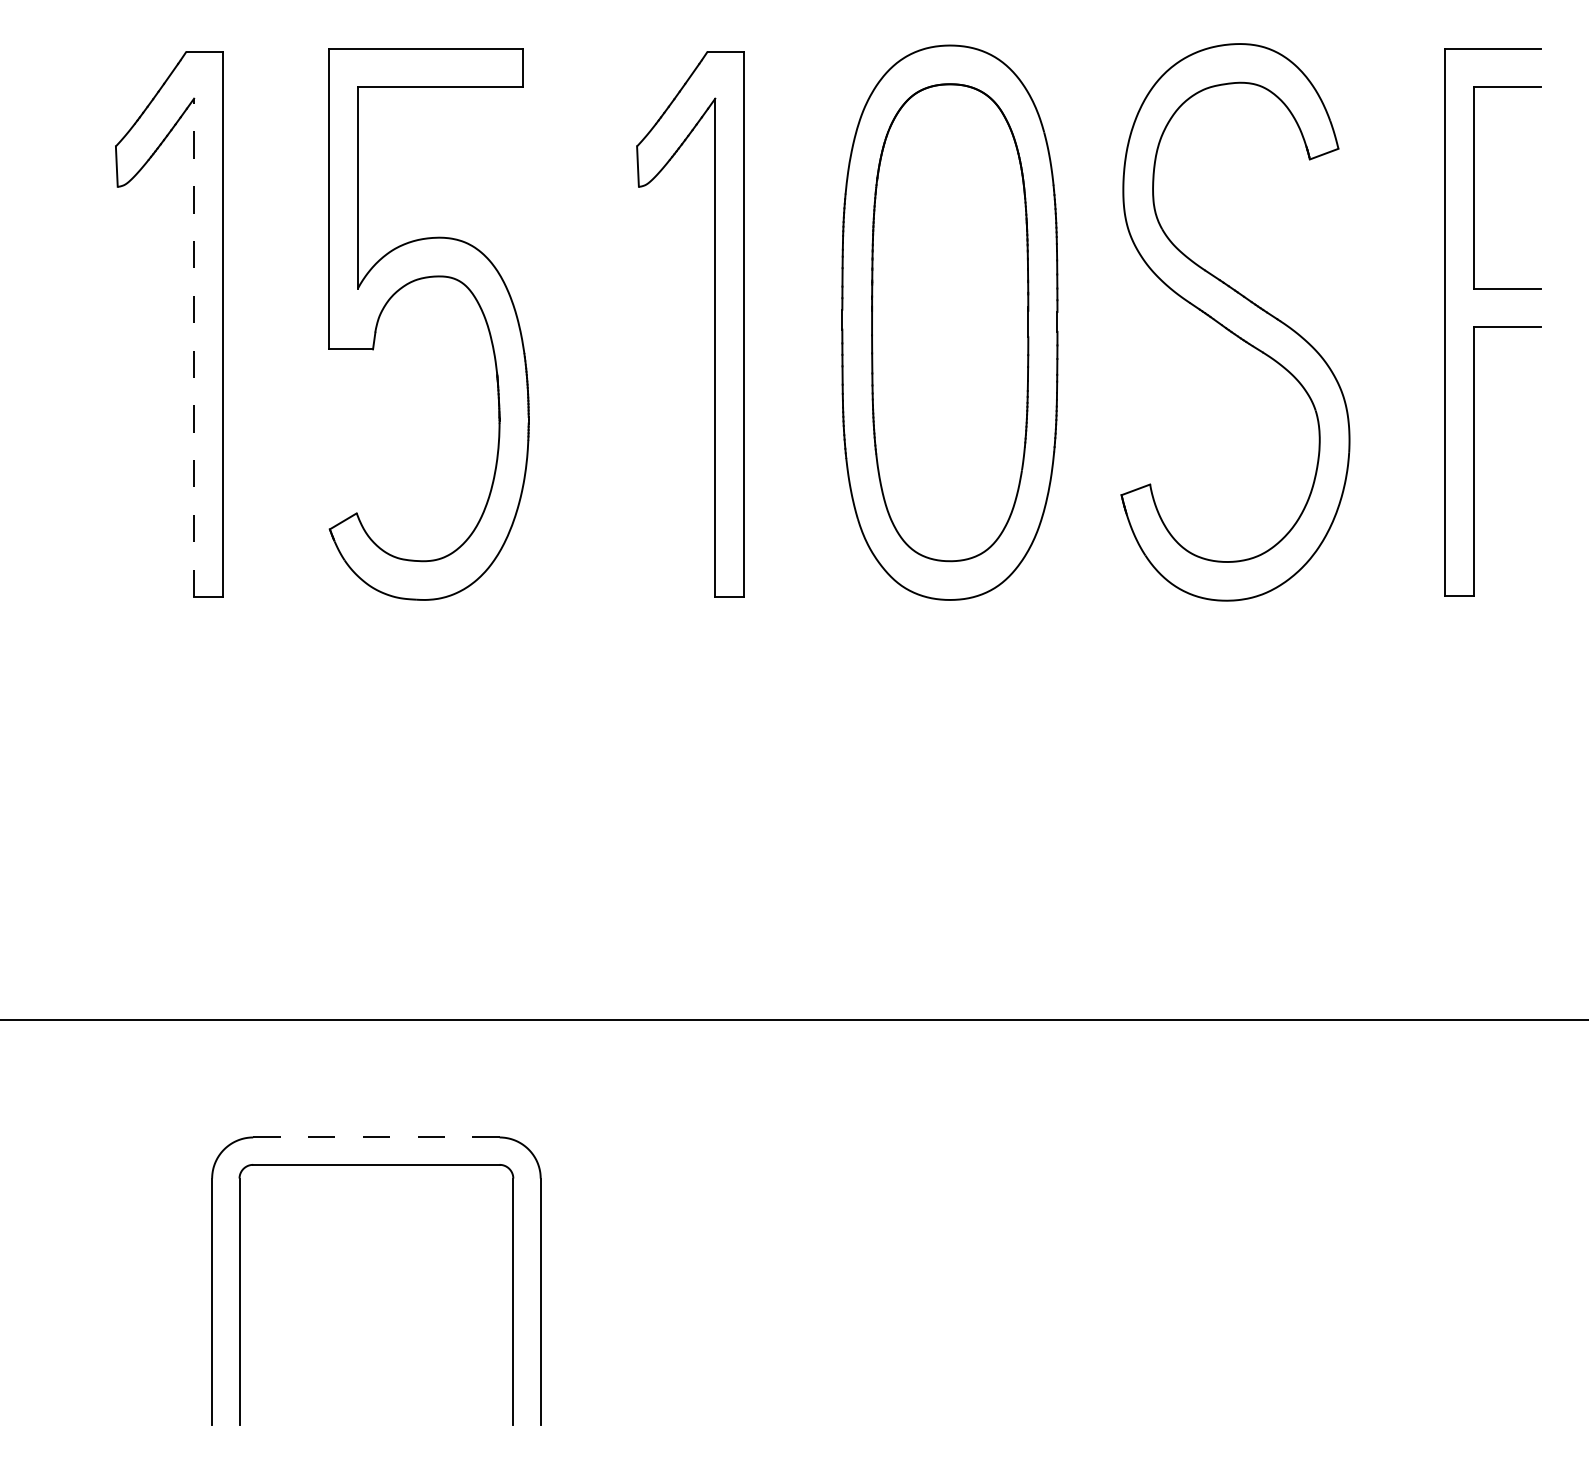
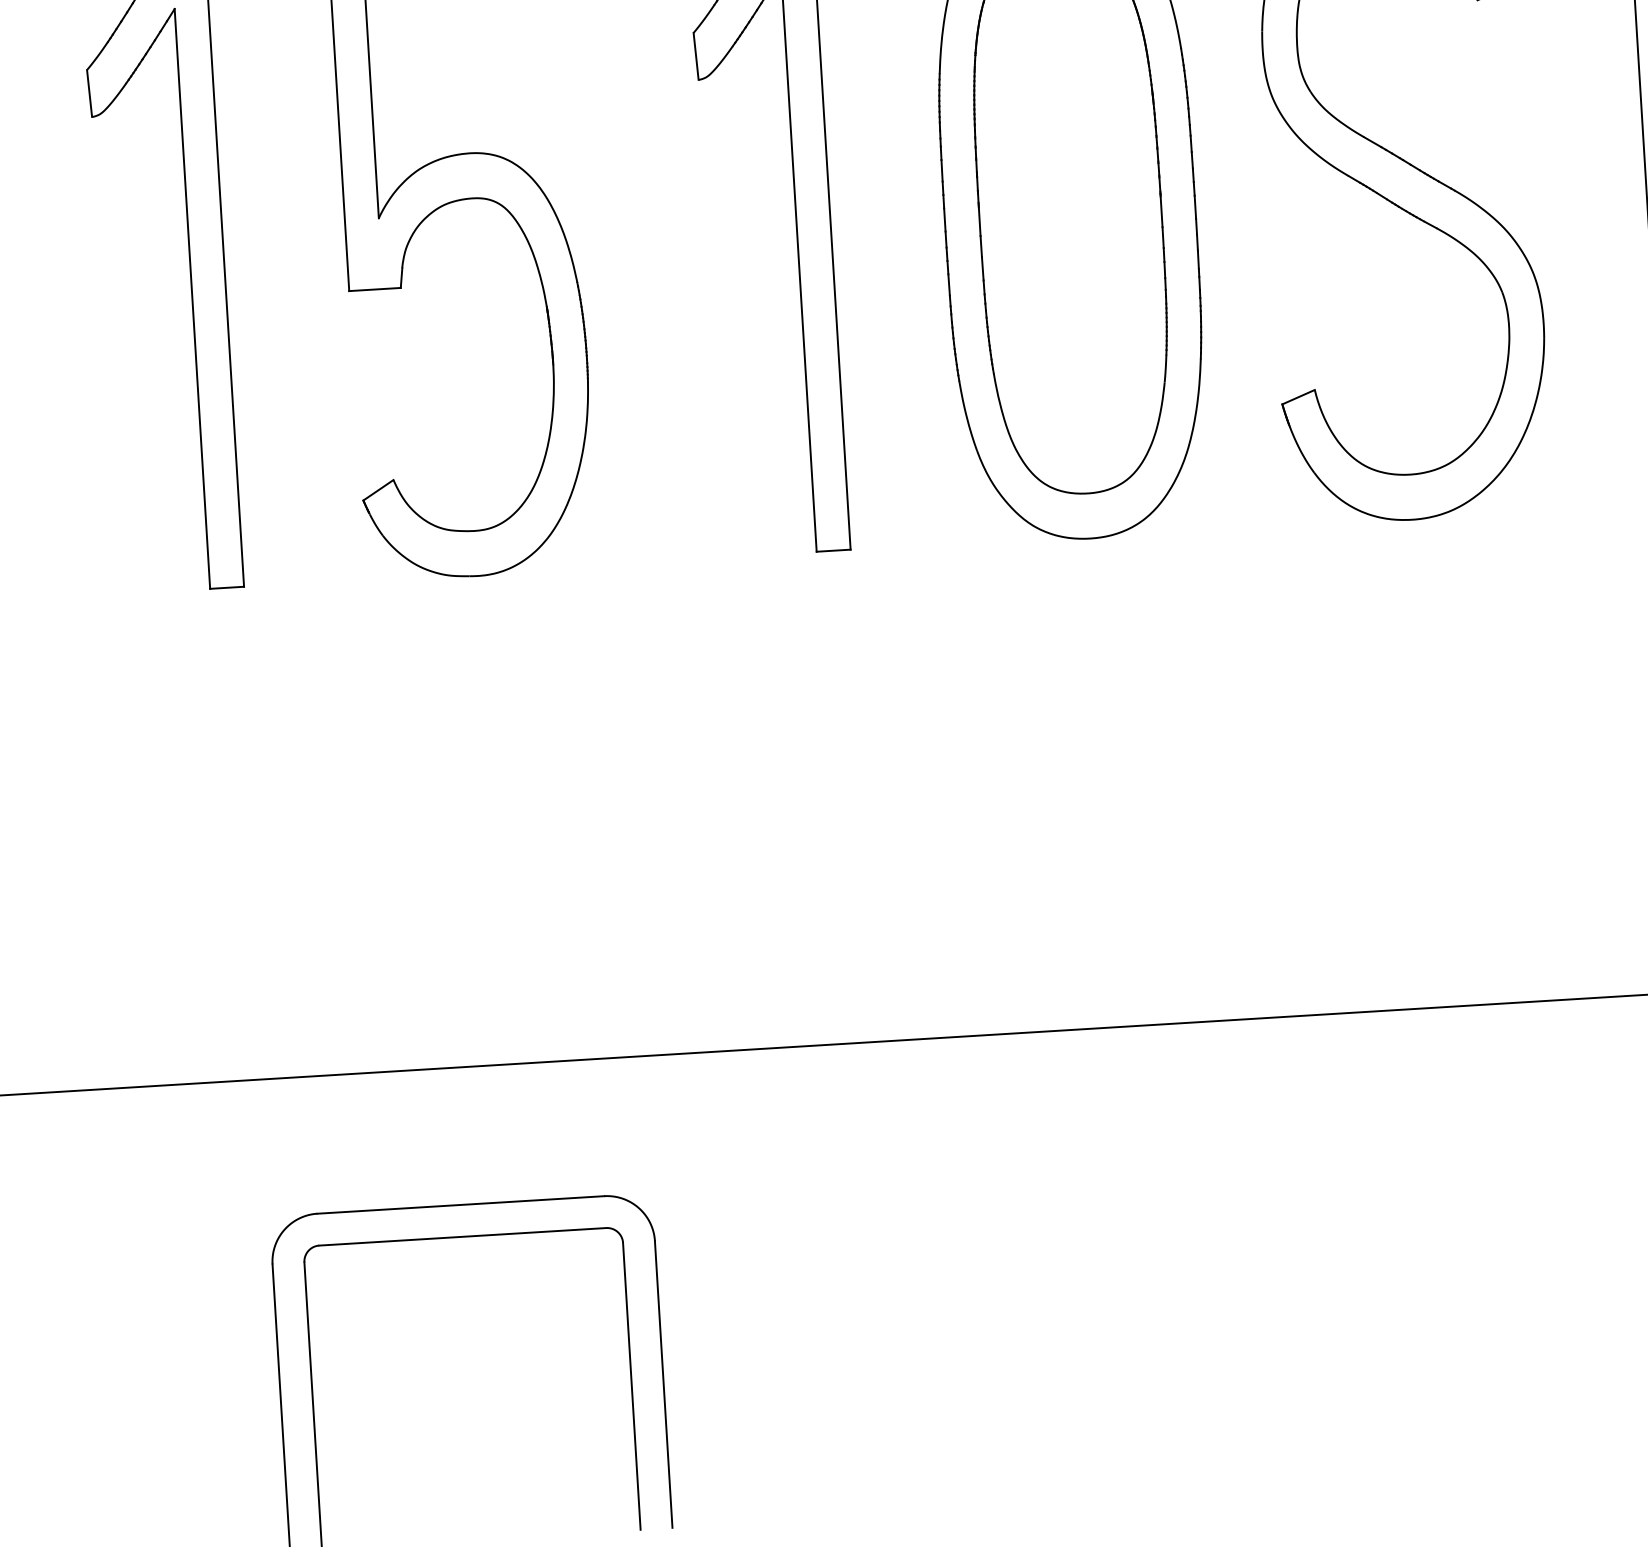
line: (194, 347) -> (192, 298), dashed -> solid
line: (375, 1137) -> (459, 1205), dashed -> solid

